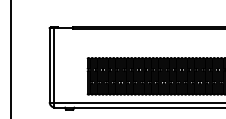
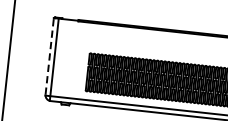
line: (49, 64) -> (49, 55), solid -> dashed

